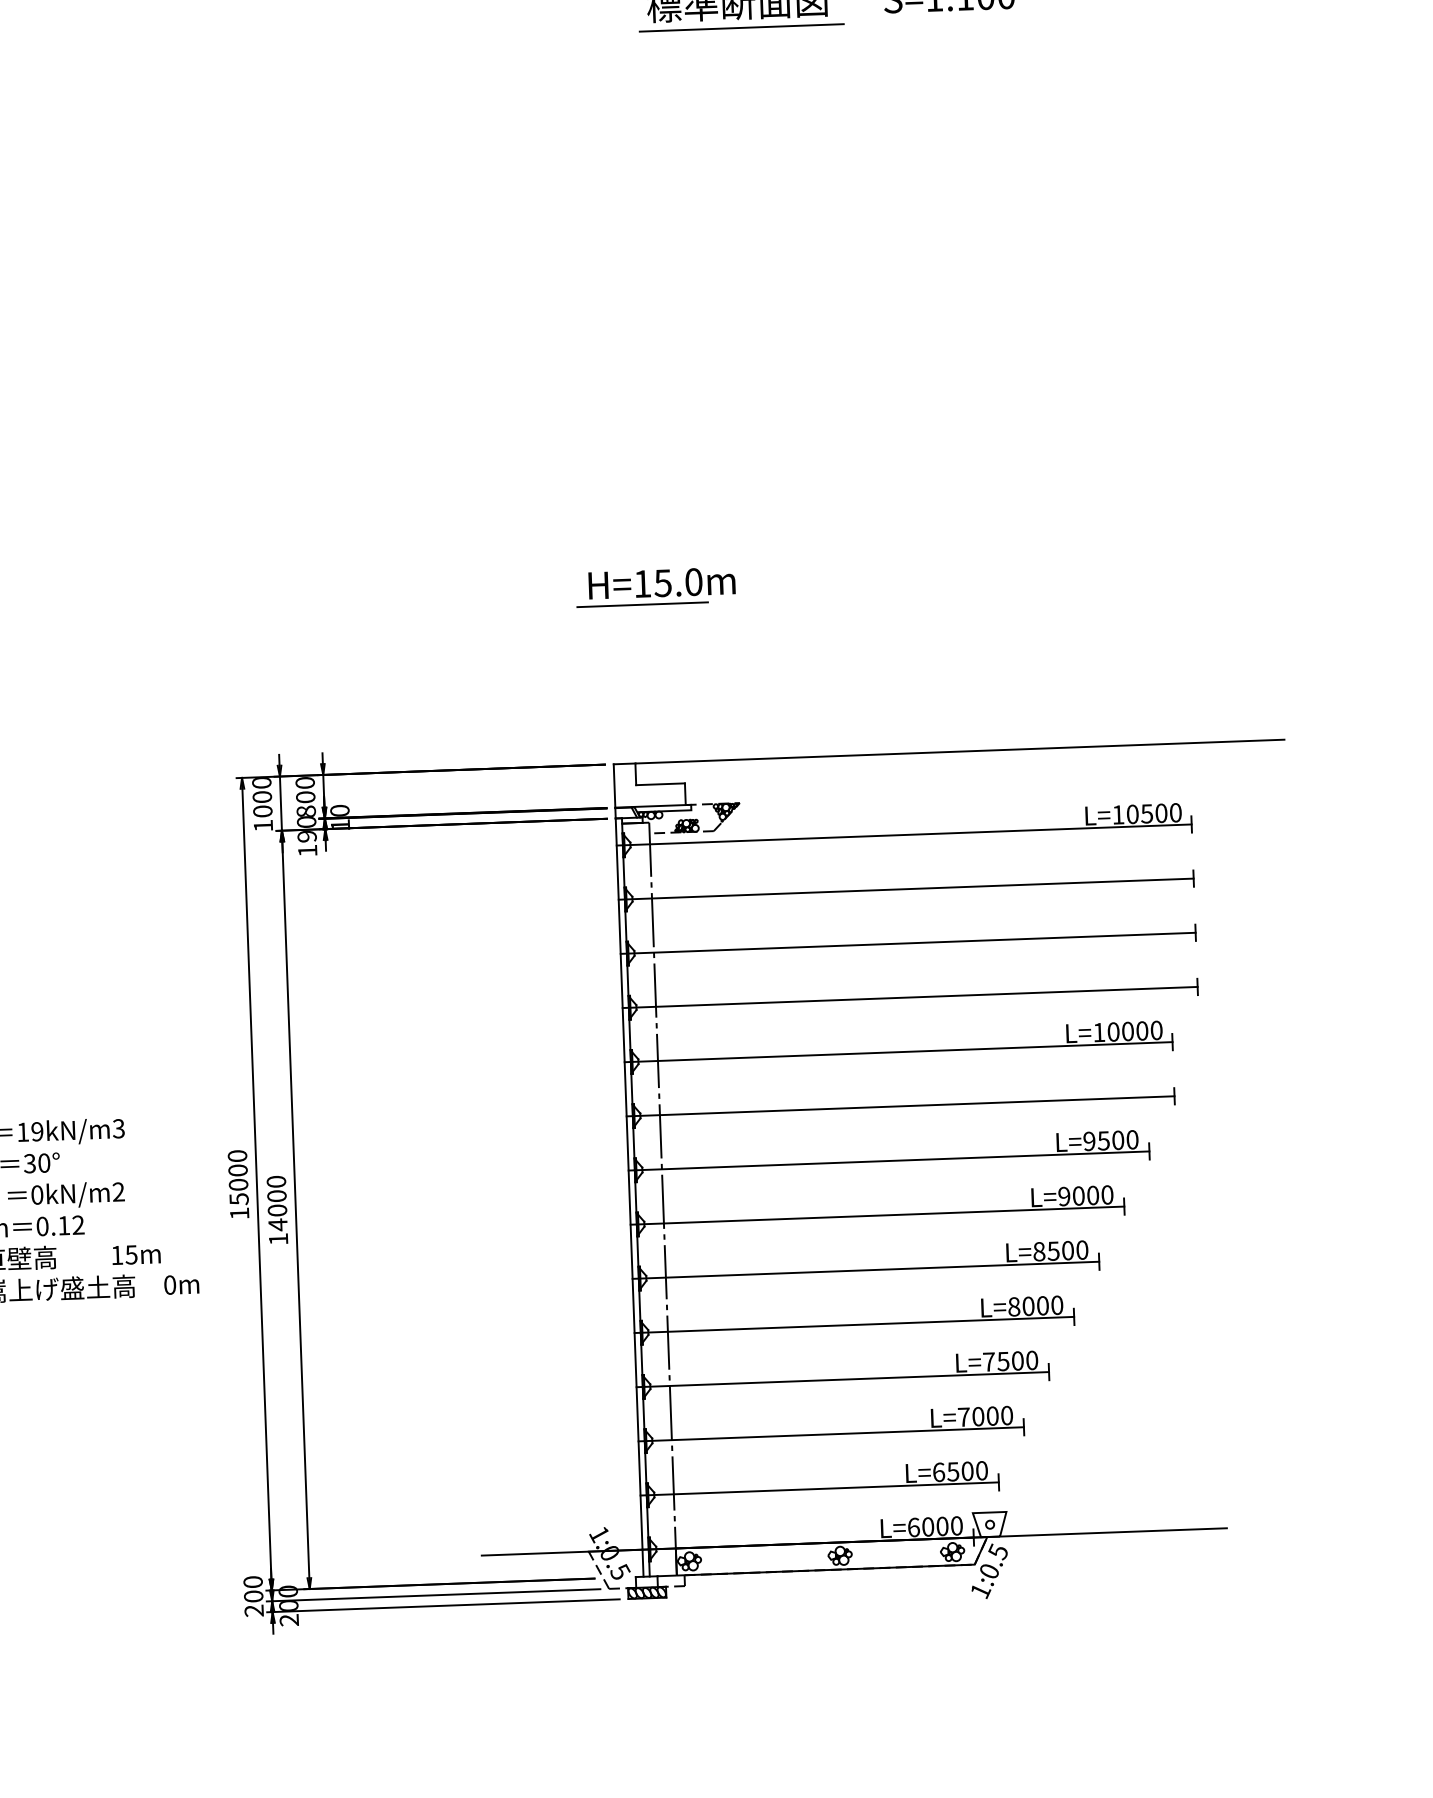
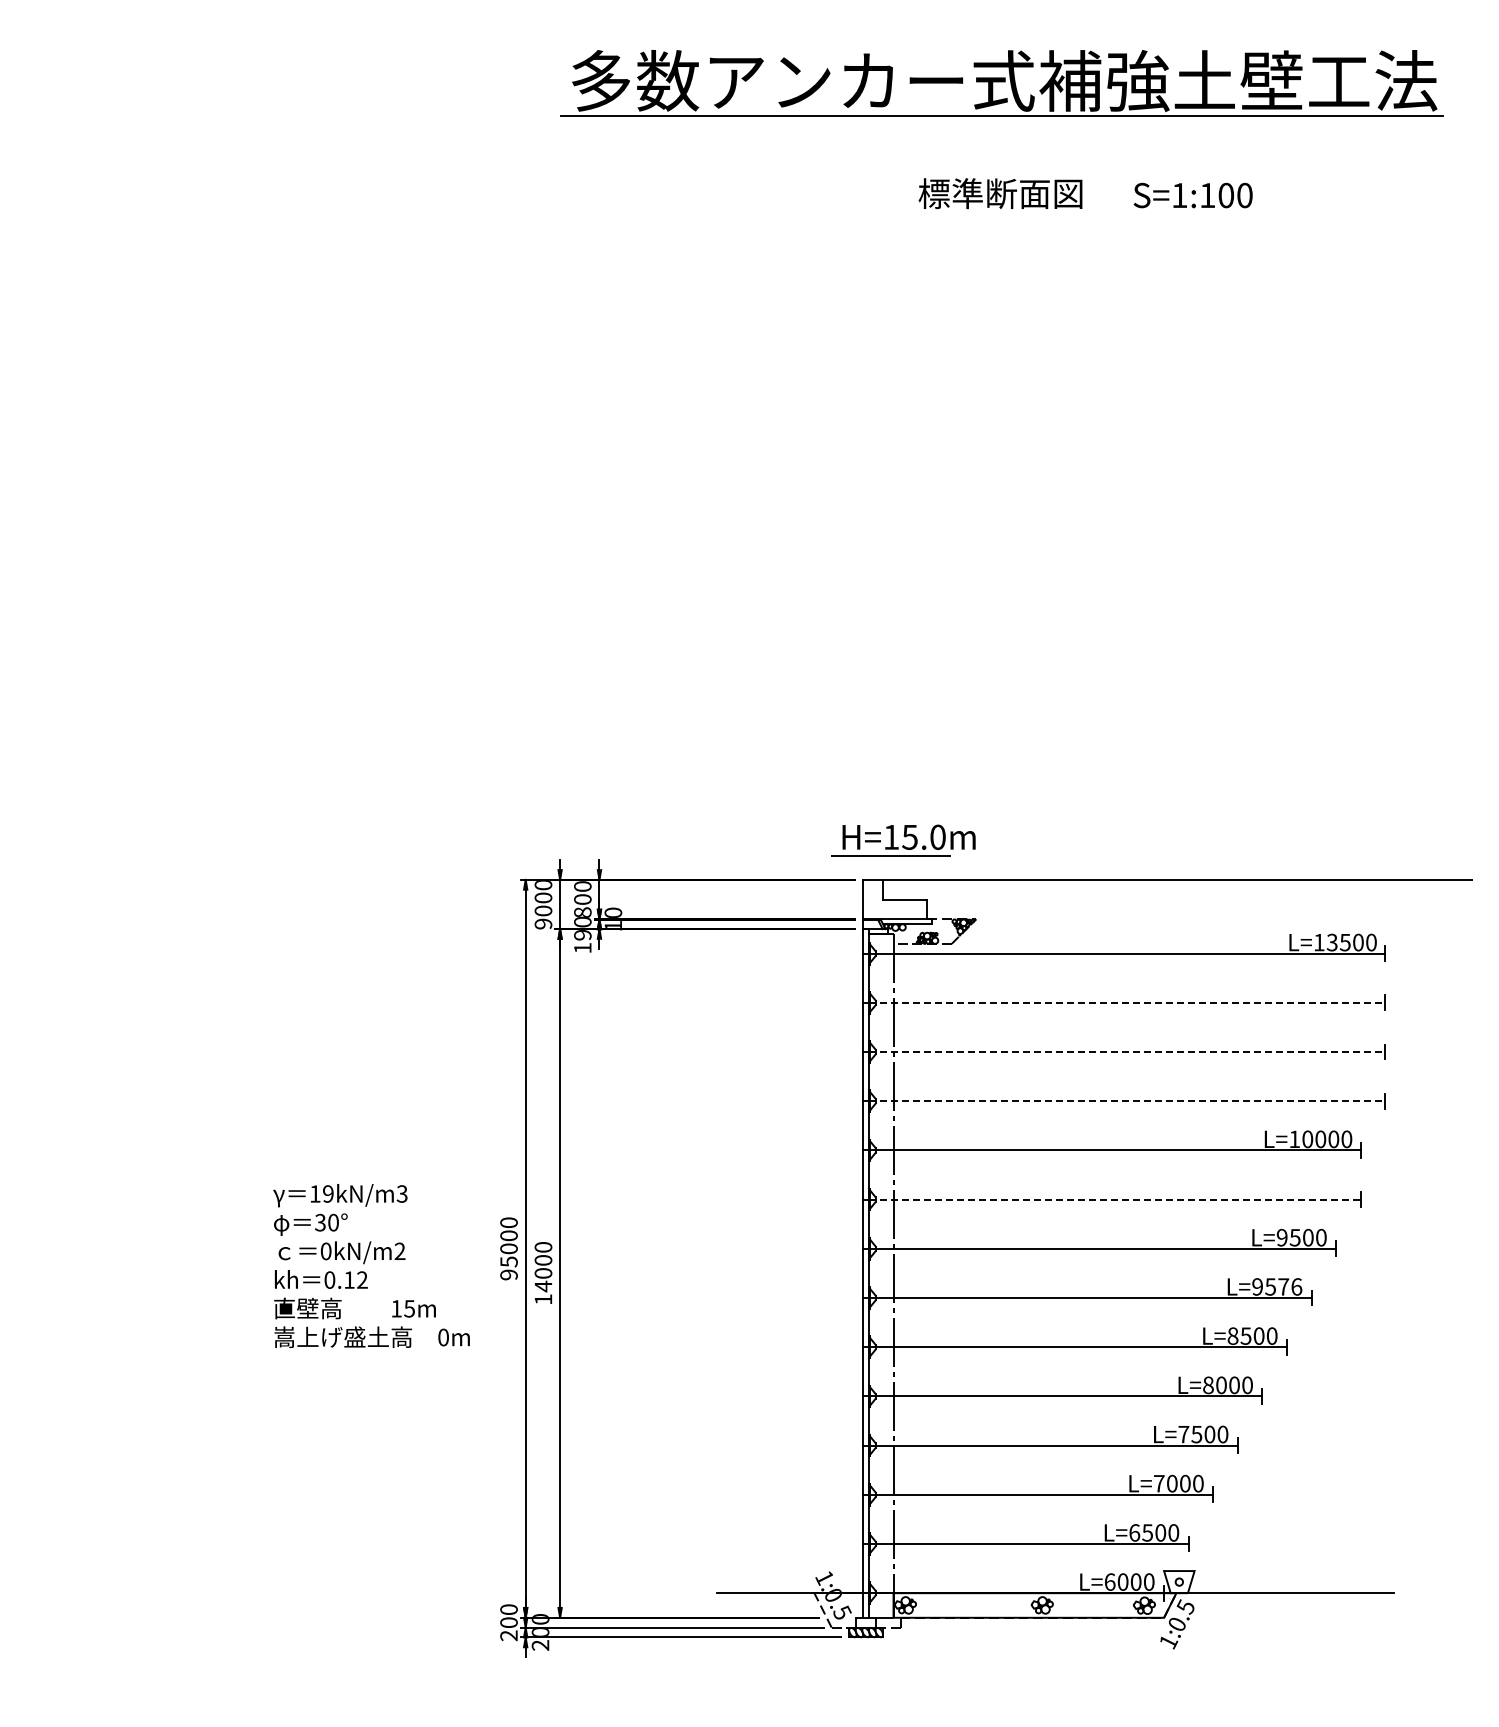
line: (741, 28) -> (1003, 216), removed
part: (655, 587) -> (903, 840), moved
text: (1131, 814) -> (1331, 942), L=10500 -> L=13500
text: (263, 825) -> (543, 923), 1000 -> 9000
line: (909, 888) -> (1127, 1002), solid -> dashed
line: (911, 943) -> (1127, 1052), solid -> dashed
line: (913, 997) -> (1127, 1101), solid -> dashed
line: (903, 1106) -> (1114, 1199), solid -> dashed
text: (1092, 1195) -> (1283, 1286), L=9000 -> L=9576
text: (239, 1213) -> (508, 1274), 15000 -> 95000

